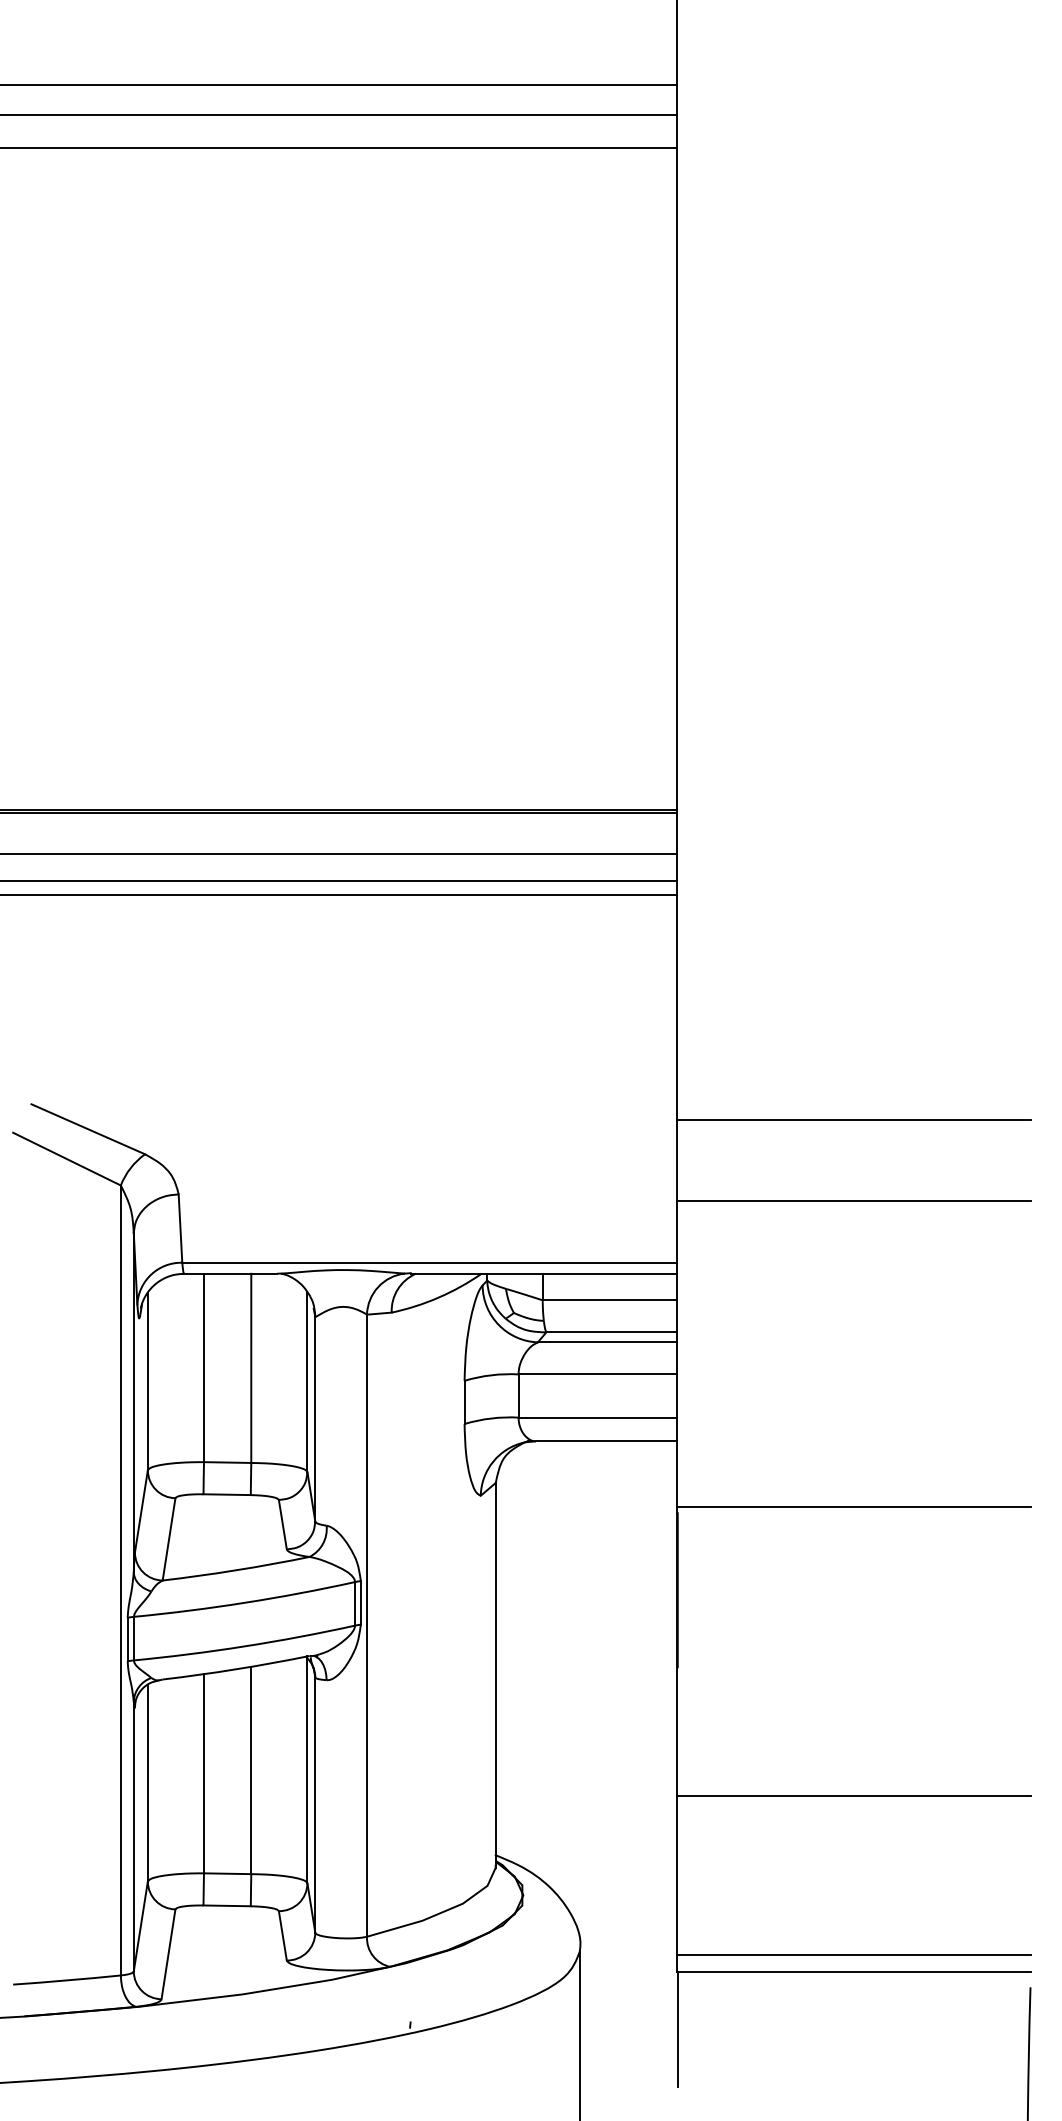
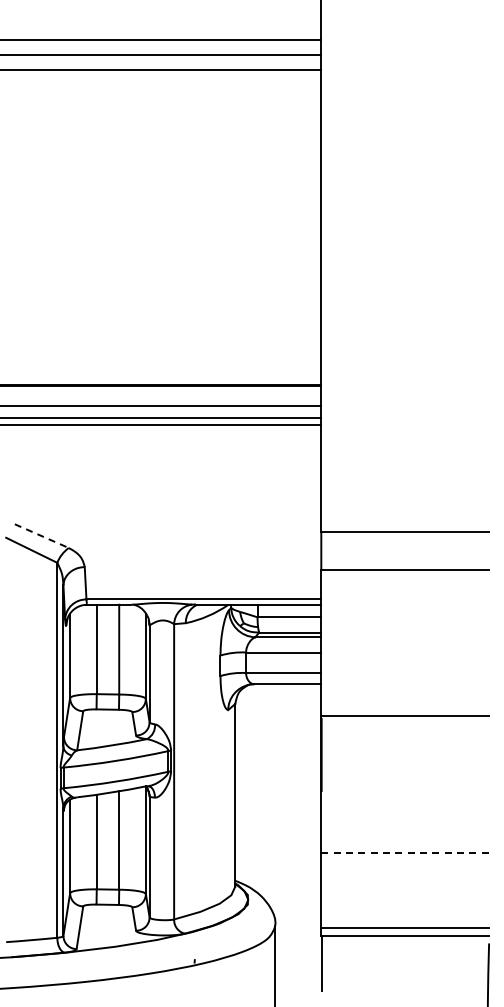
line: (89, 1130) -> (42, 536), solid -> dashed
line: (854, 1795) -> (405, 852), solid -> dashed

